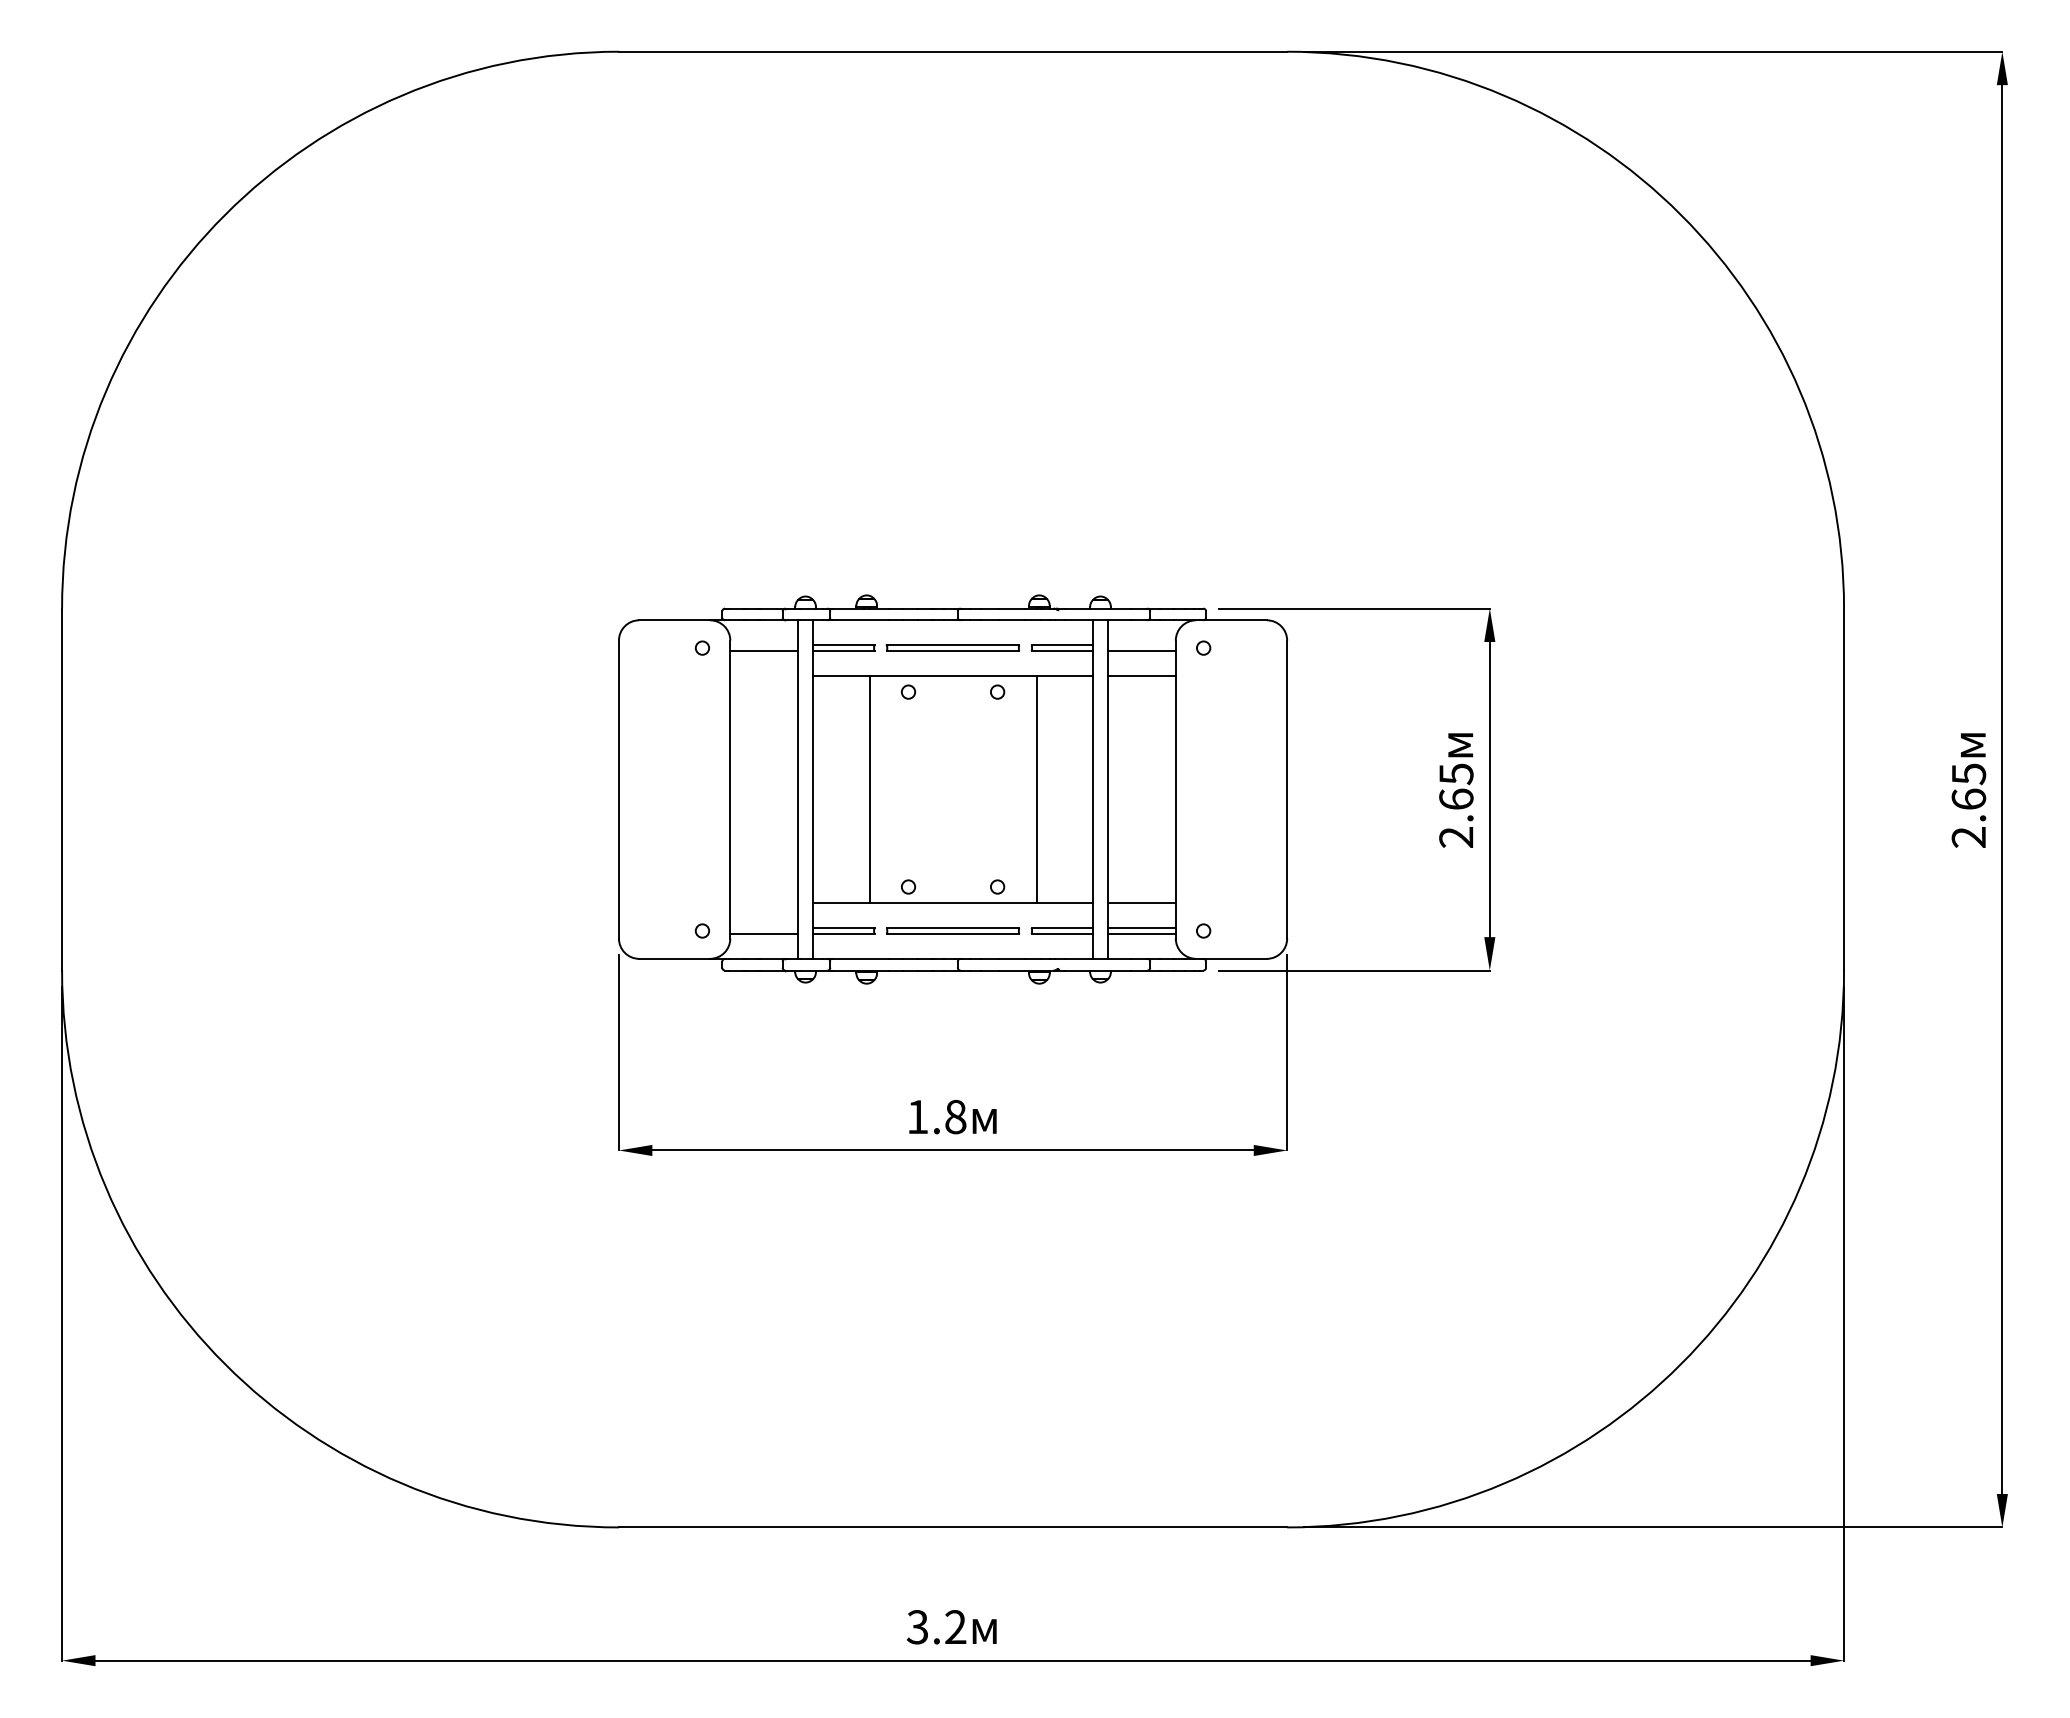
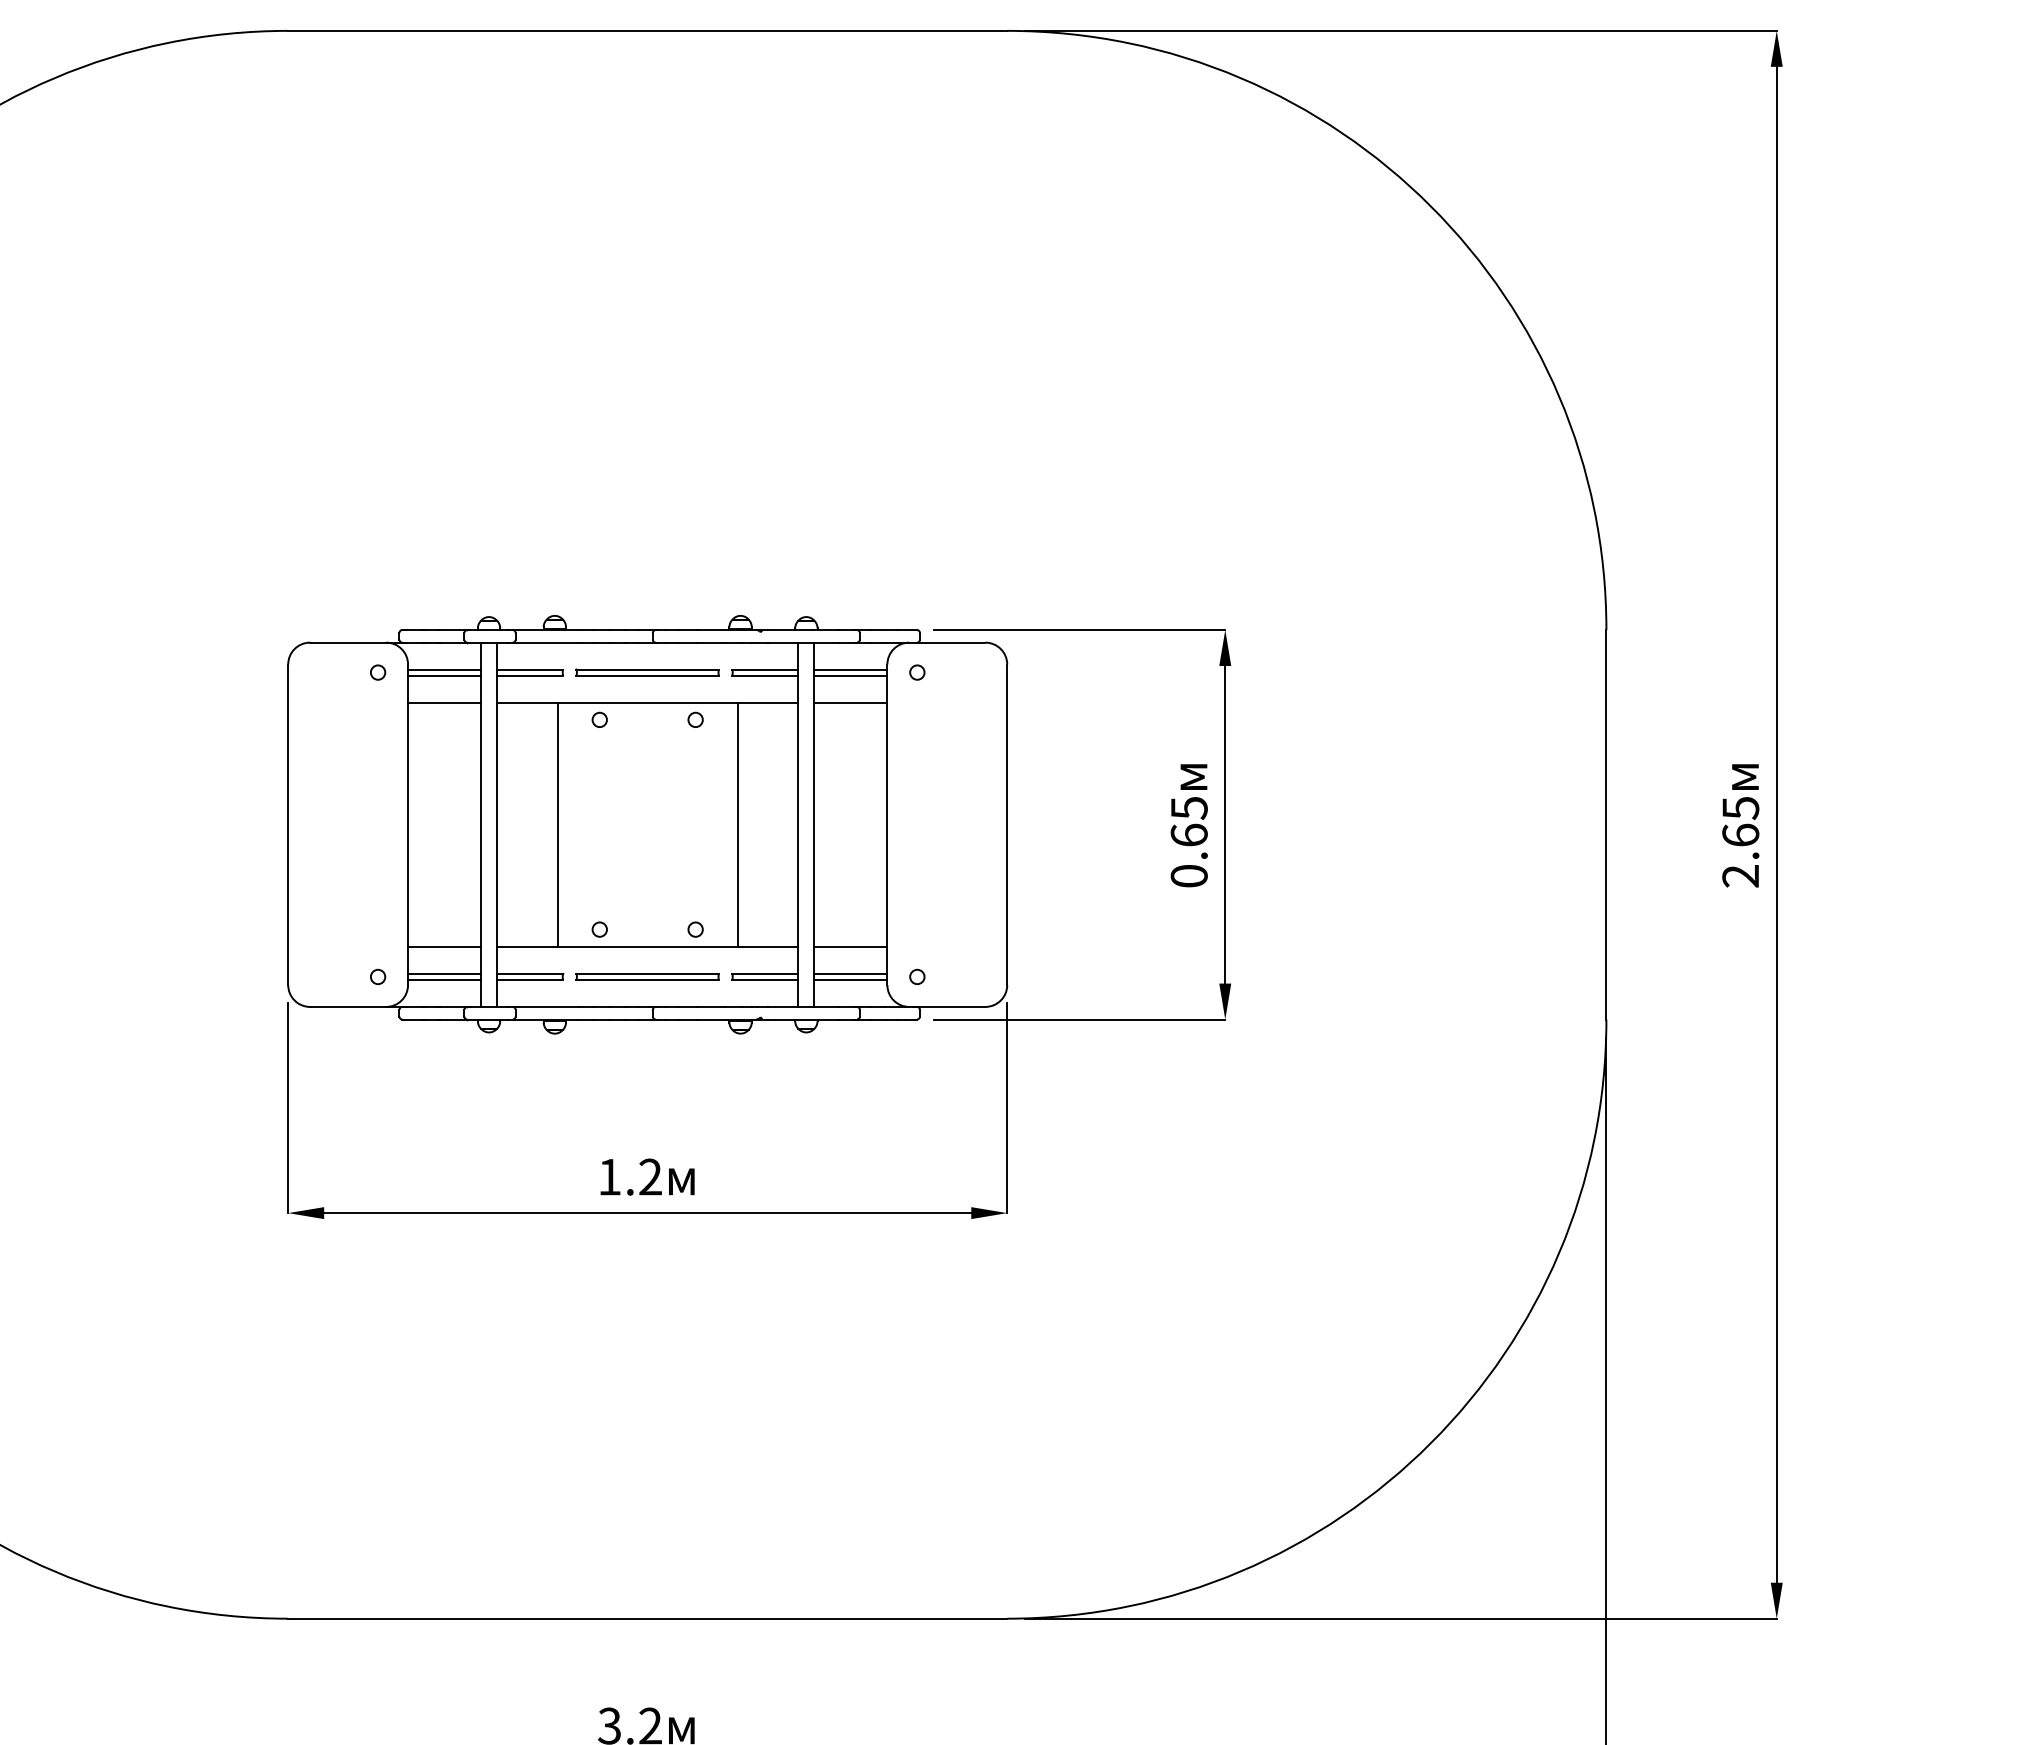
line: (764, 645) -> (444, 669), added
line: (1141, 645) -> (850, 669), added
line: (764, 675) -> (444, 702), added
text: (1456, 837) -> (1189, 876), 2.65 -> 0.65
line: (764, 903) -> (444, 947), added
line: (764, 928) -> (444, 974), added
text: (955, 1116) -> (650, 1176), 1.8 -> 1.2

